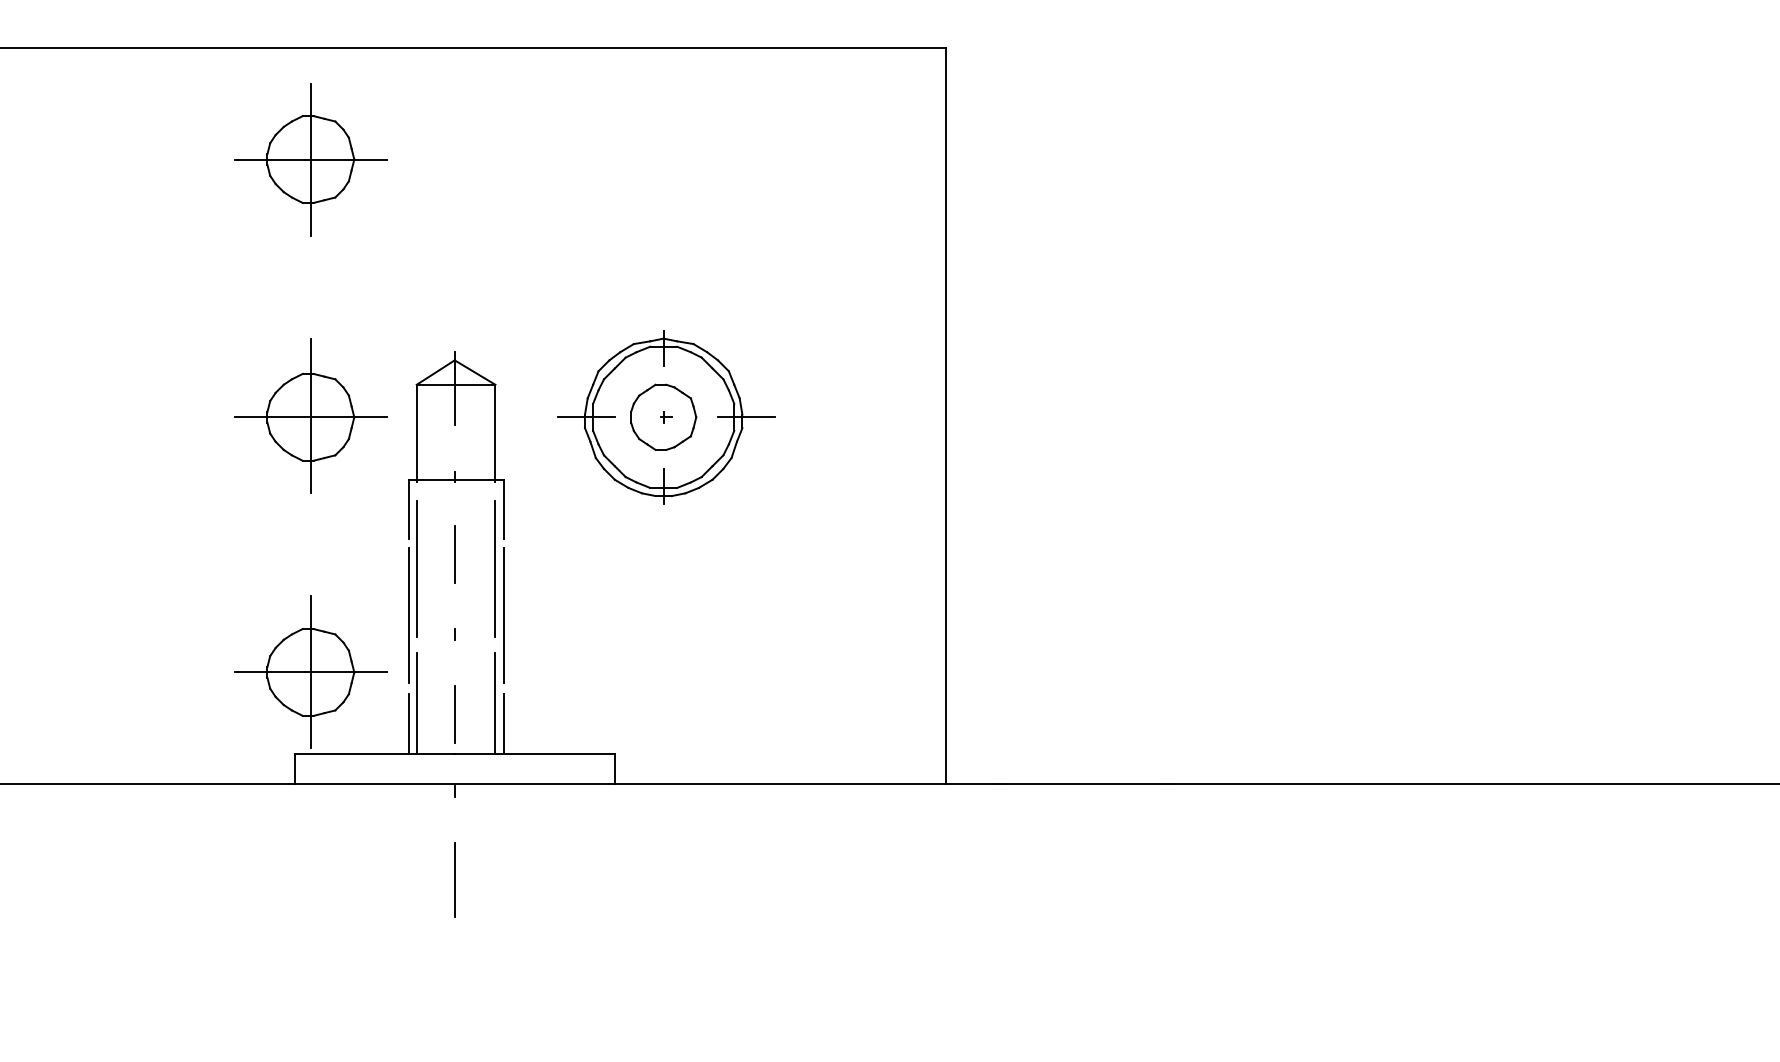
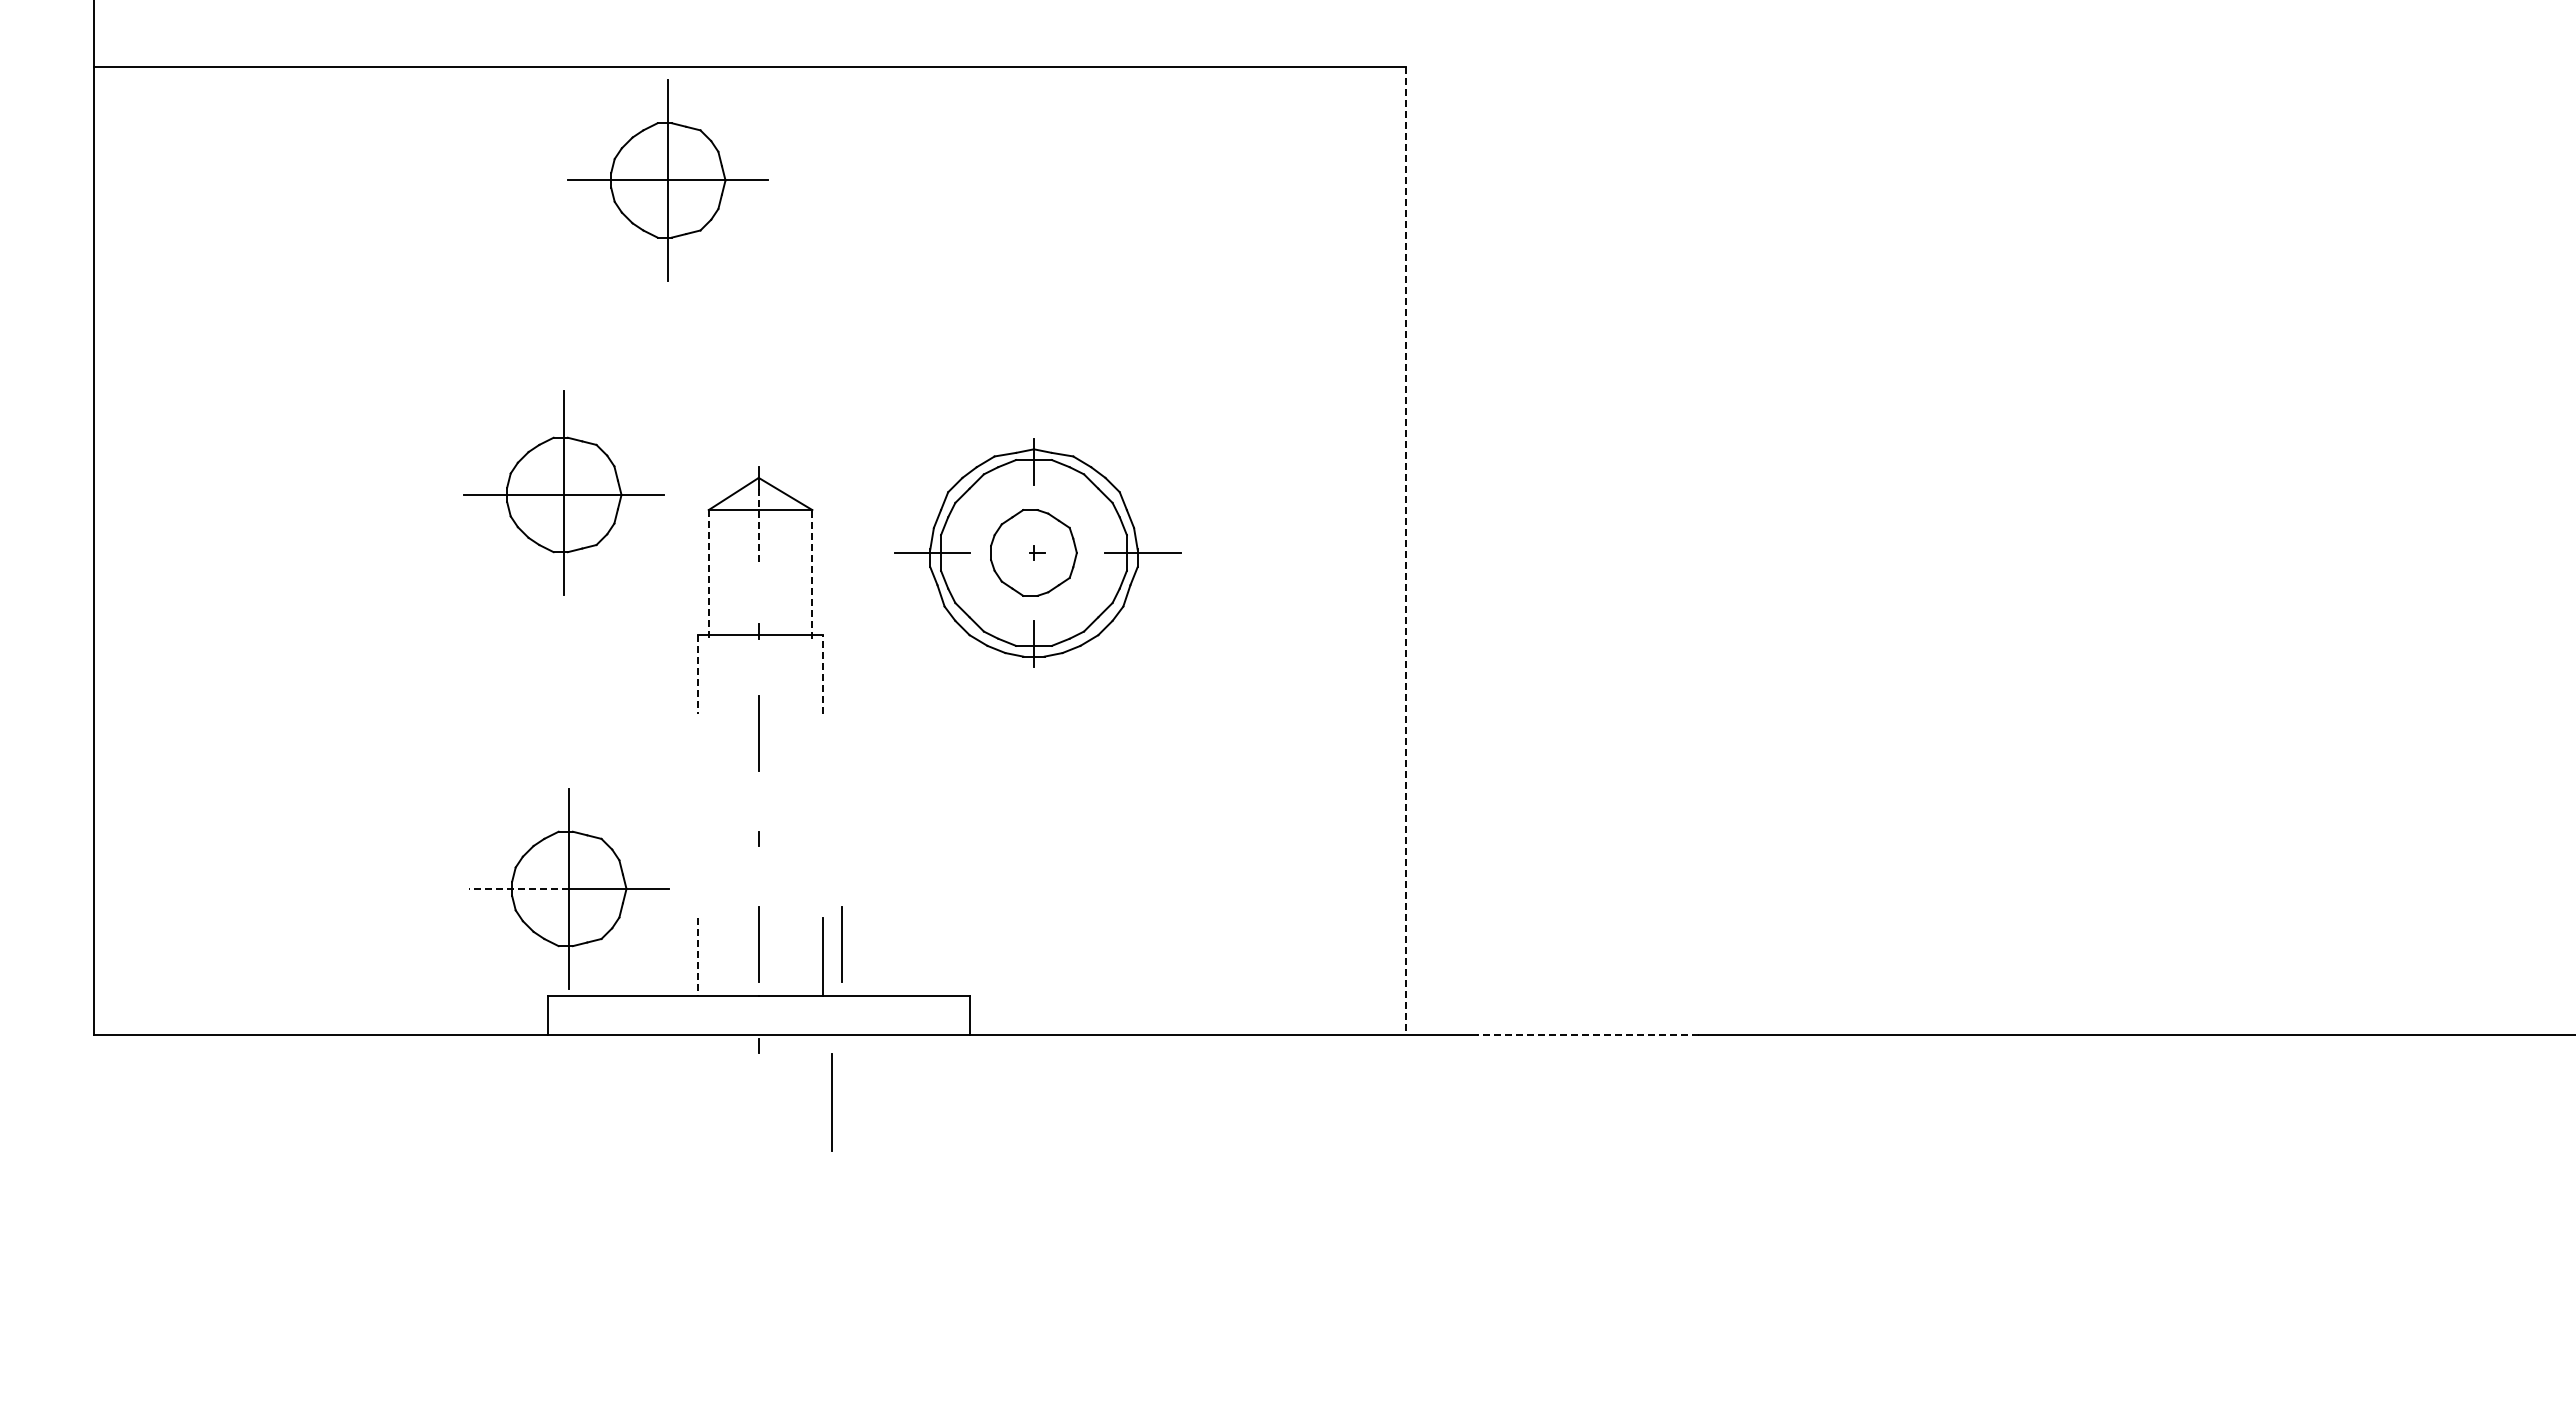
part: (310, 159) -> (667, 180), moved
line: (454, 397) -> (758, 526), solid -> dashed
part: (310, 415) -> (563, 492), moved
line: (945, 416) -> (1405, 551), solid -> dashed
line: (495, 432) -> (812, 573), solid -> dashed
line: (416, 433) -> (708, 574), solid -> dashed
line: (503, 508) -> (823, 673), solid -> dashed
line: (408, 509) -> (698, 674), solid -> dashed
line: (416, 568) -> (708, 752), removed
line: (495, 568) -> (812, 752), removed
line: (408, 615) -> (698, 813), removed
line: (503, 615) -> (823, 813), removed
line: (272, 672) -> (518, 888), solid -> dashed
line: (416, 703) -> (708, 929), removed
line: (495, 703) -> (812, 929), removed
line: (517, 714) -> (841, 944), added
line: (408, 724) -> (698, 957), solid -> dashed
line: (1083, 783) -> (1587, 1035), solid -> dashed
line: (454, 880) -> (831, 1102), moved

